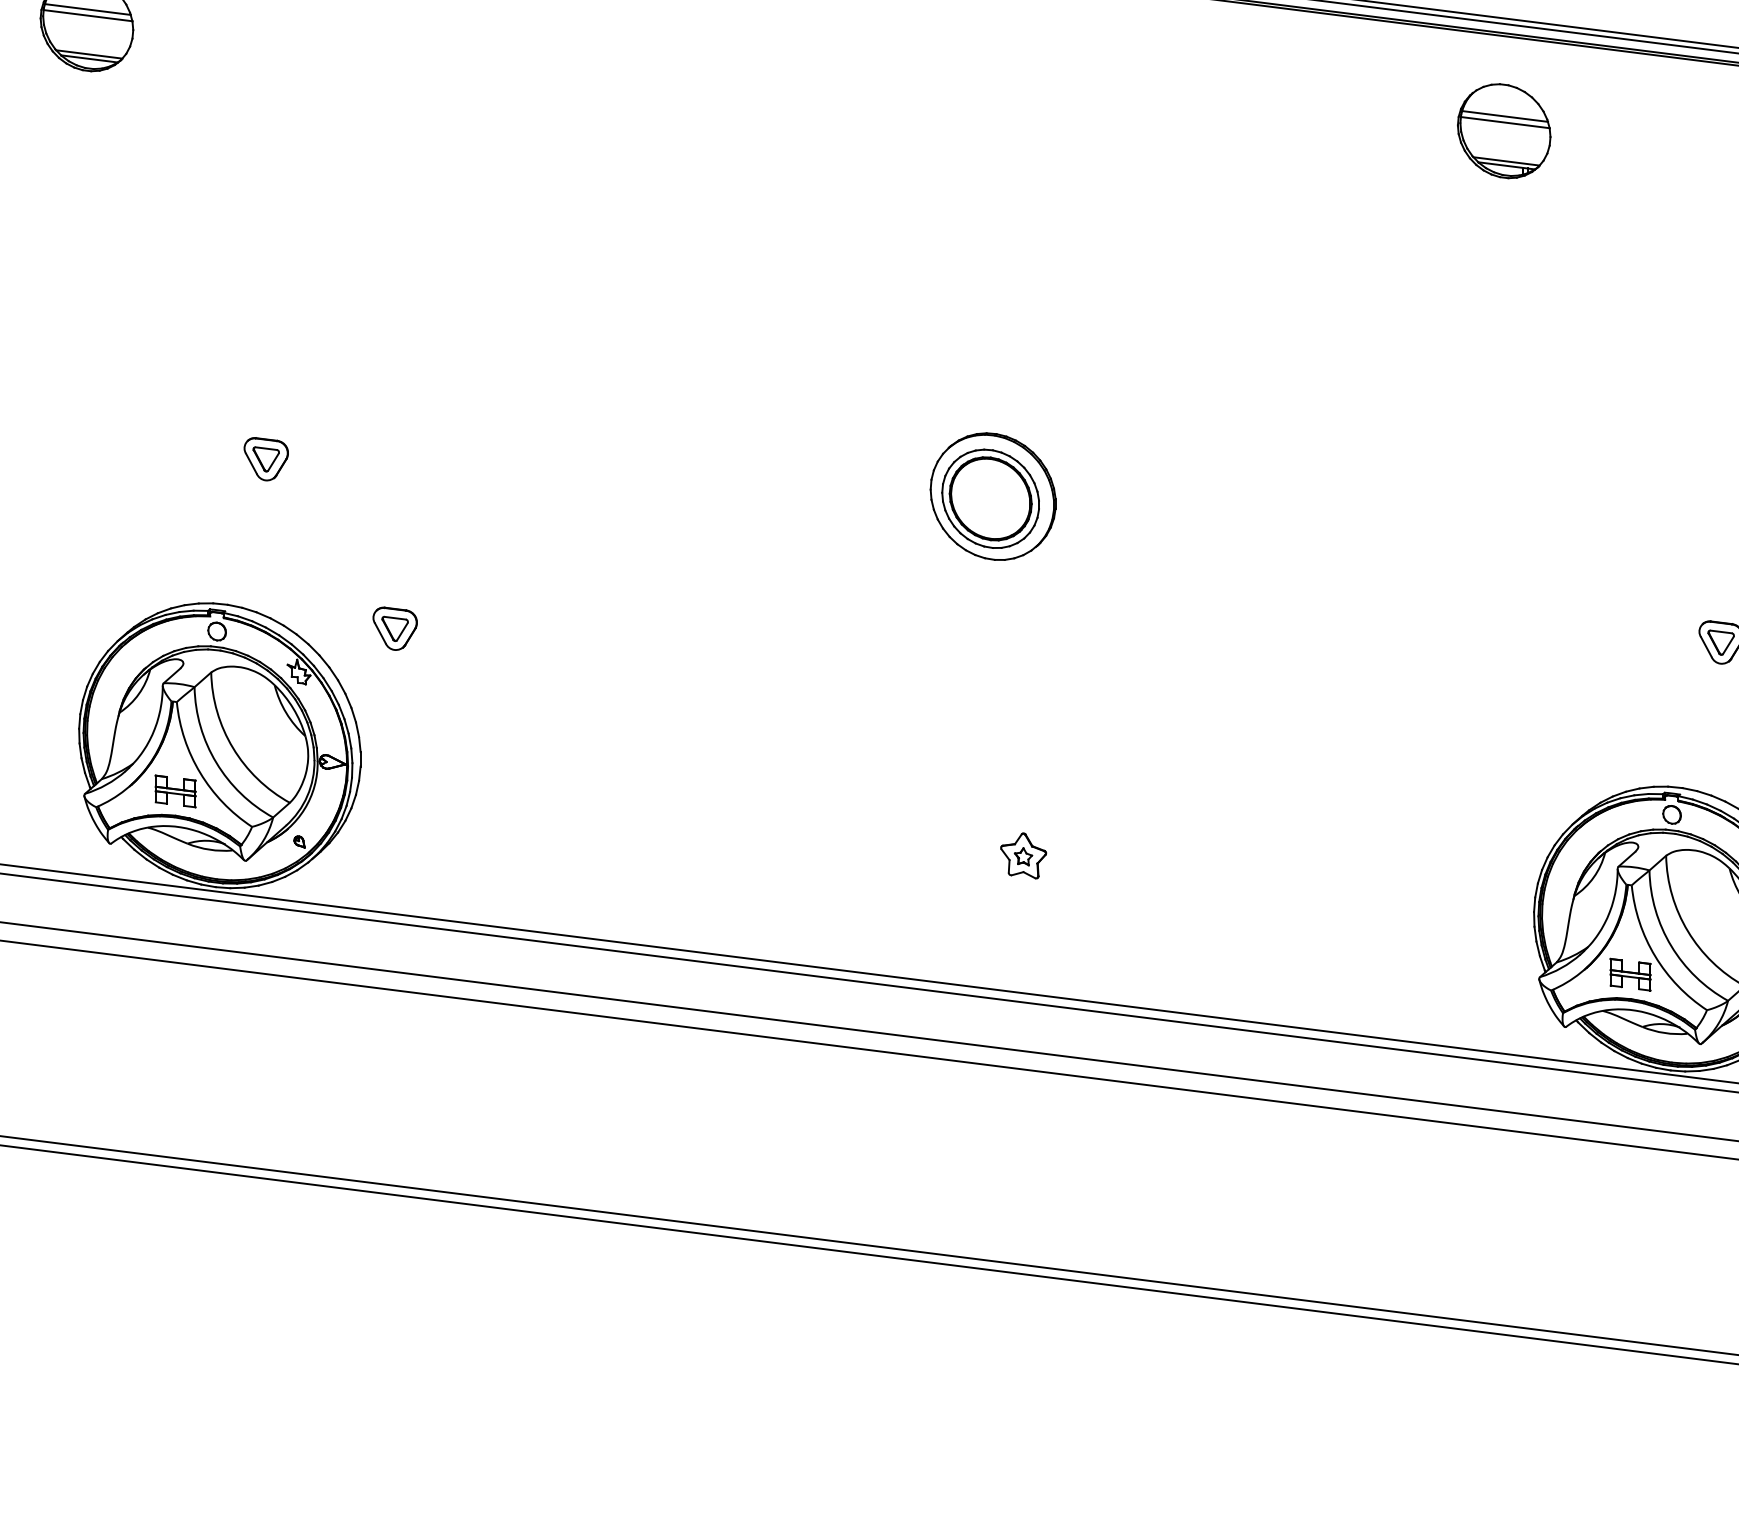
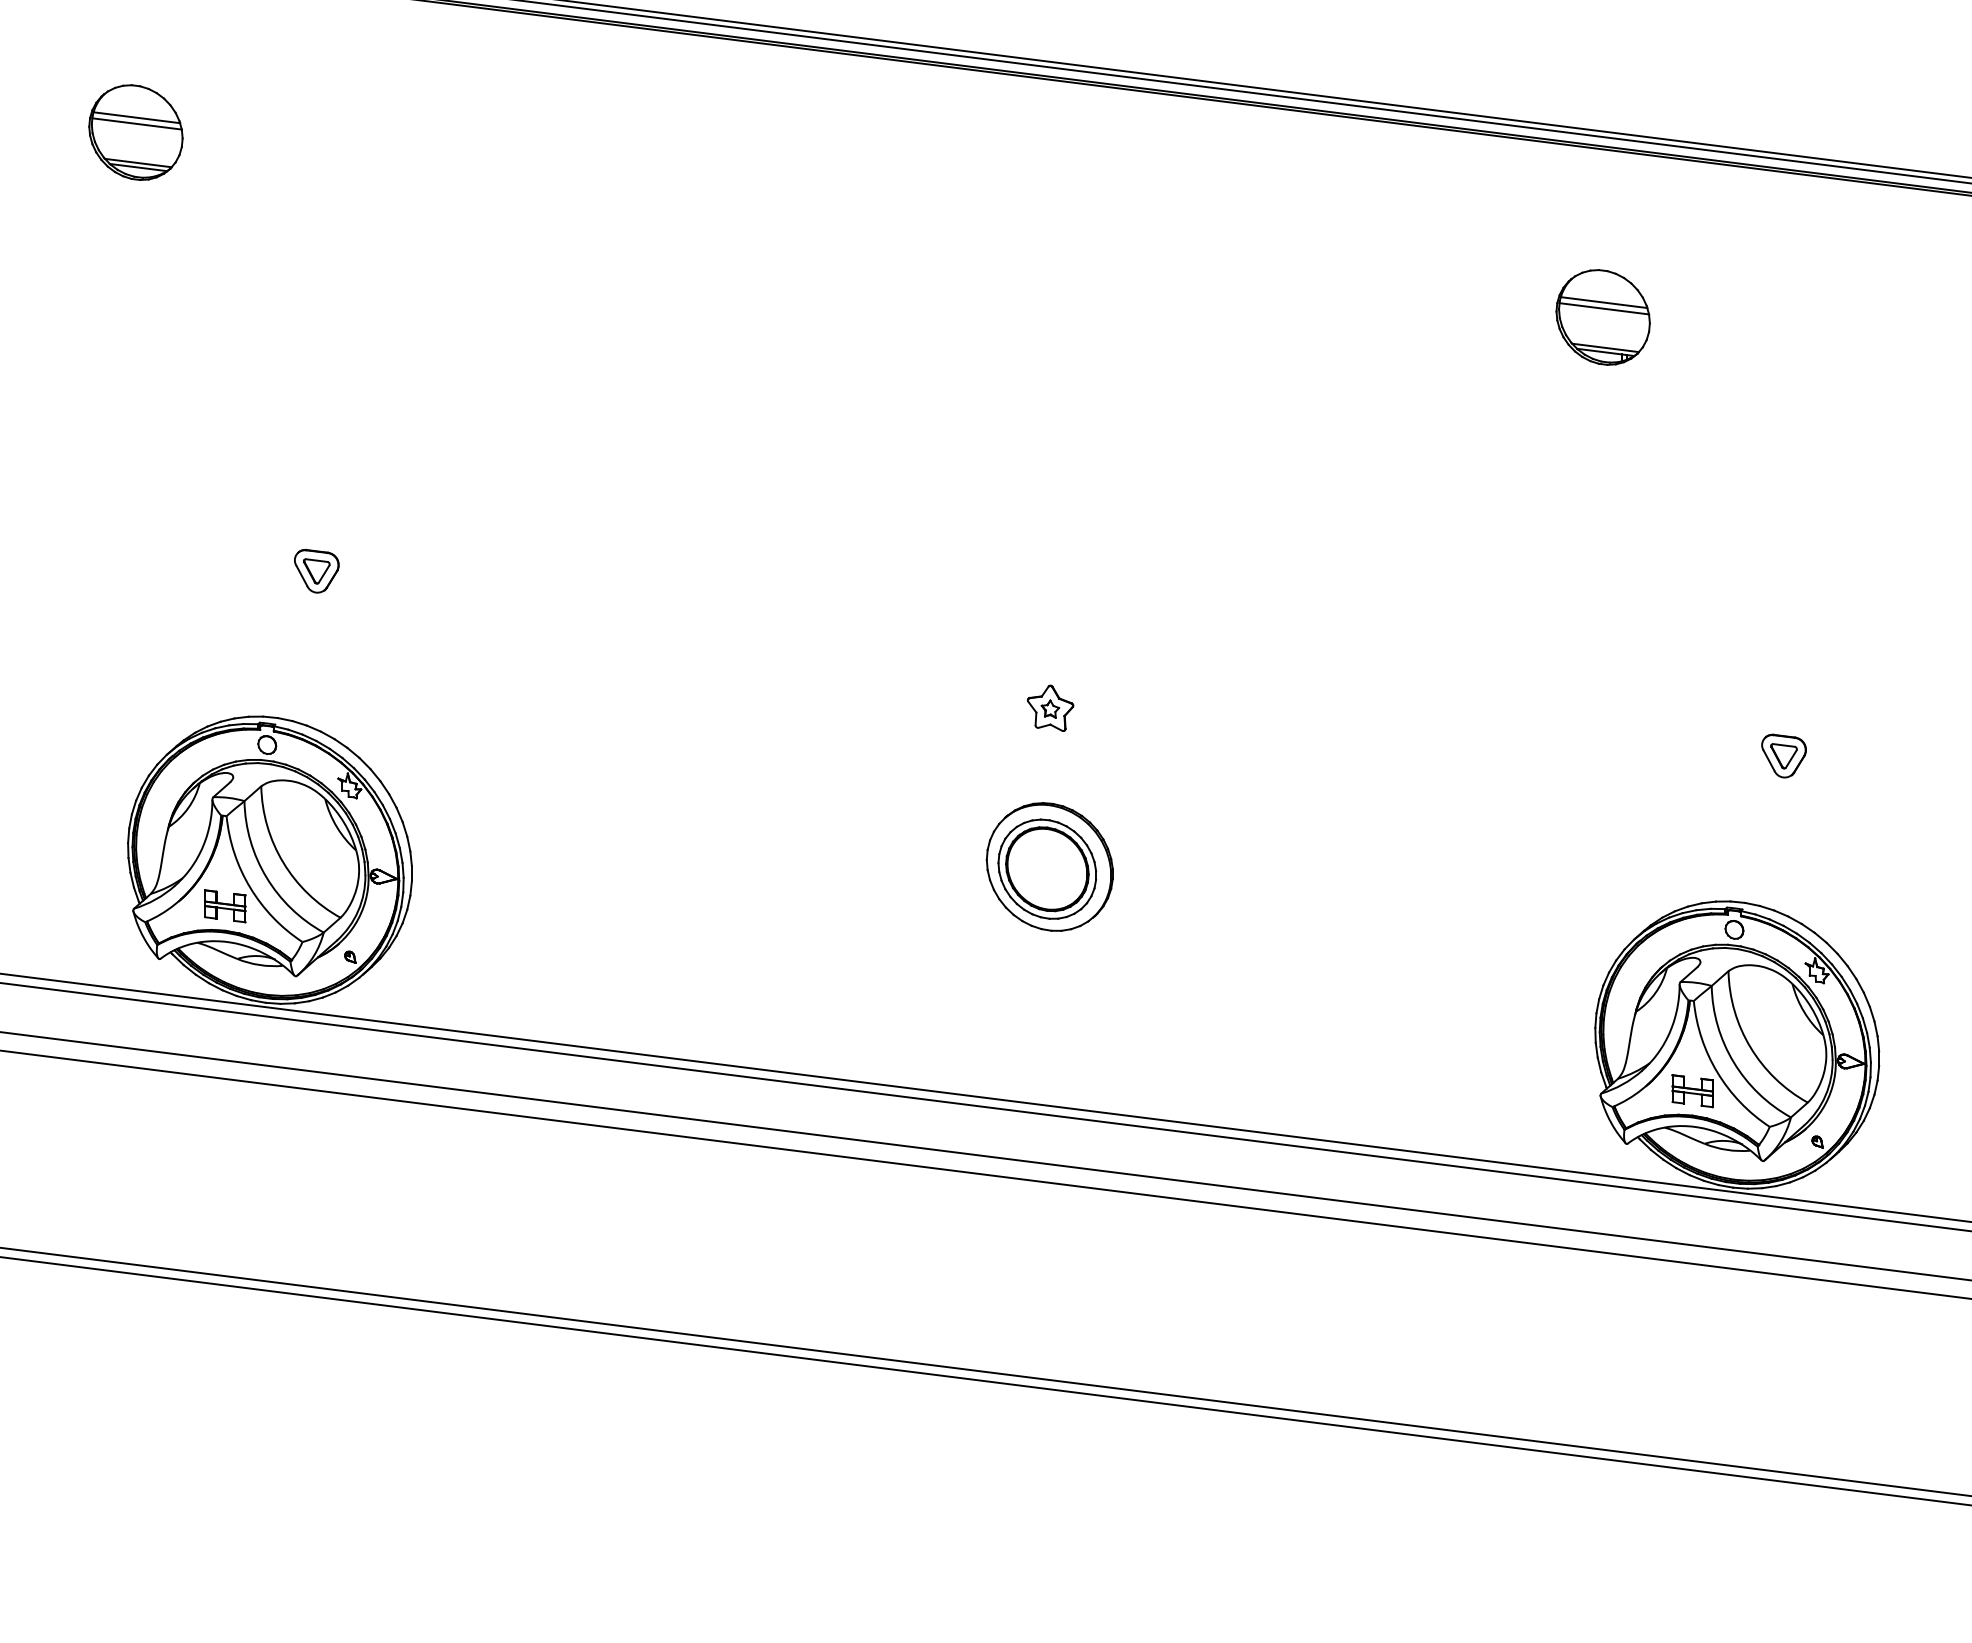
part: (1503, 131) -> (1602, 317), moved
part: (992, 496) -> (1049, 866), moved
part: (394, 628) -> (446, 741), removed
part: (1023, 855) -> (1050, 707), moved

